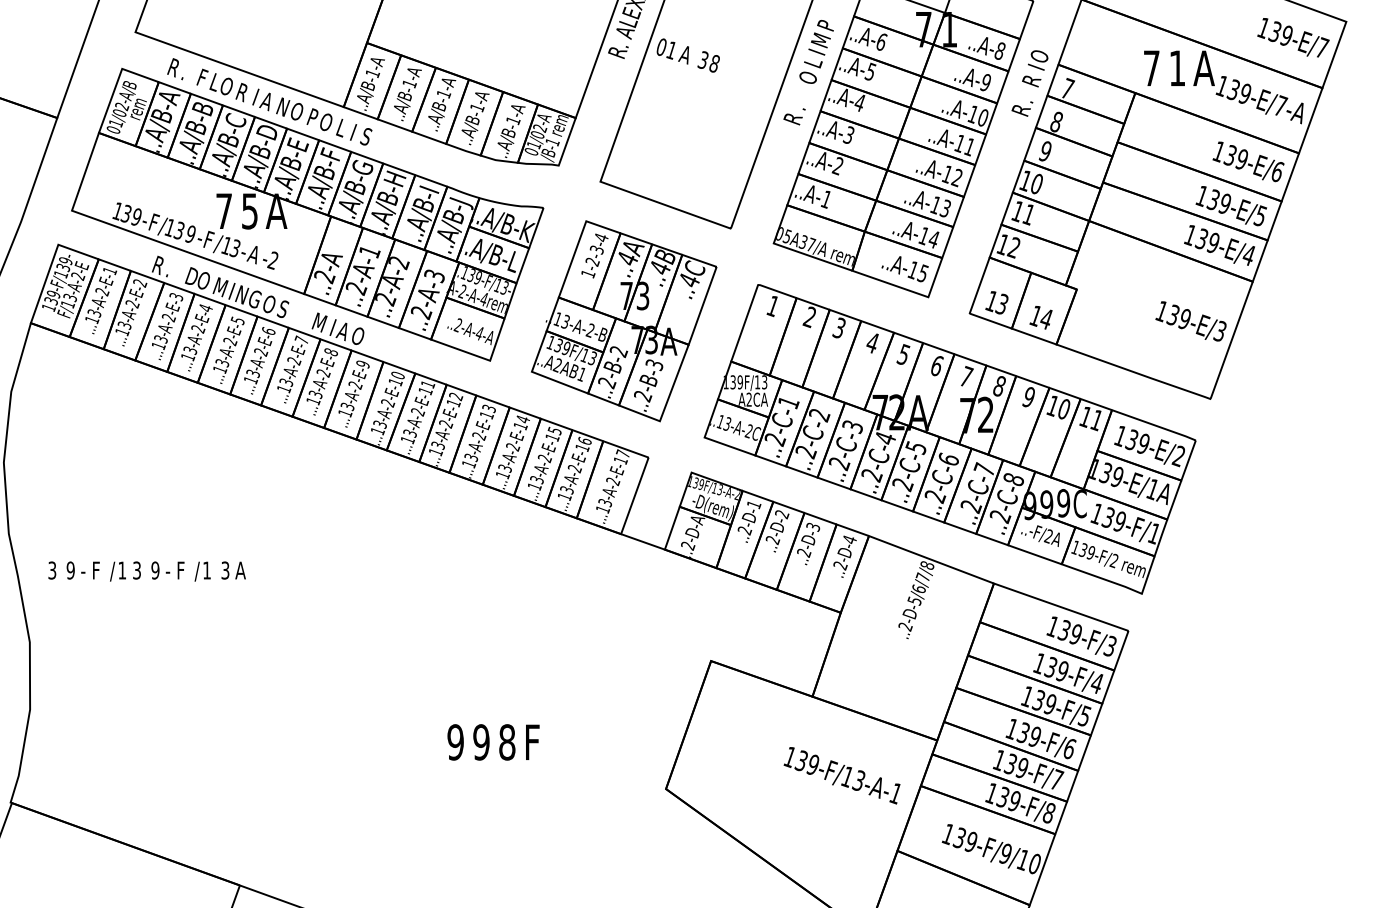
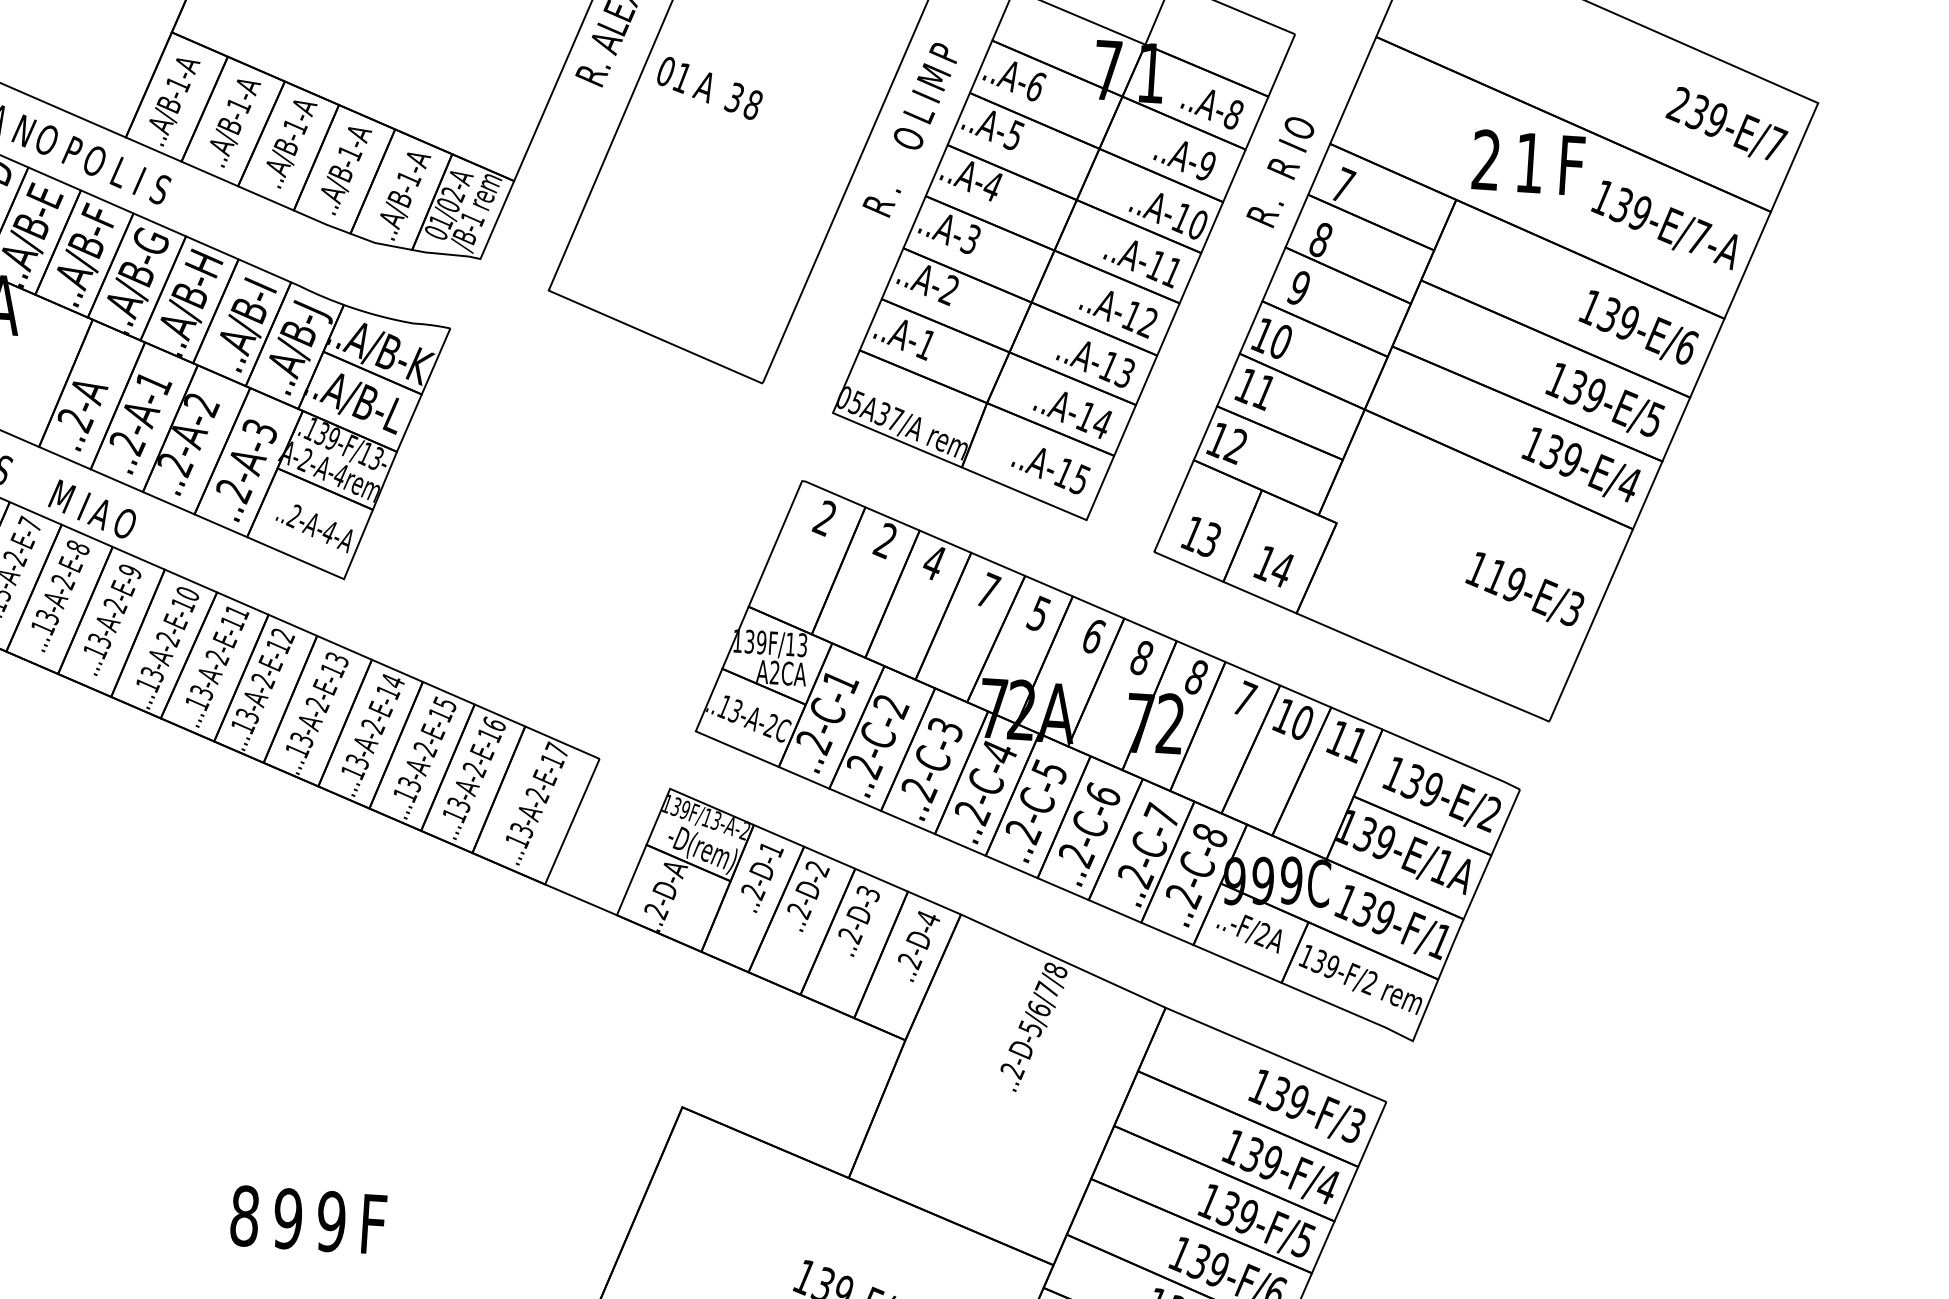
text: (1262, 27) -> (1676, 103), 139-E/7 -> 239-E/7
text: (1151, 68) -> (1486, 160), 7 -> 2
text: (1203, 68) -> (1573, 165), A -> F
text: (772, 305) -> (824, 517), 1 -> 2
text: (1172, 315) -> (1494, 577), 139-E/3 -> 119-E/3
part: (624, 321) -> (573, 527), removed
text: (838, 327) -> (932, 561), 3 -> 4
text: (873, 342) -> (989, 590), 4 -> 7
text: (966, 376) -> (1142, 657), 7 -> 8
text: (1029, 396) -> (1245, 697), 9 -> 7
text: (455, 742) -> (244, 1216), 9 -> 8
text: (507, 742) -> (331, 1221), 8 -> 9

